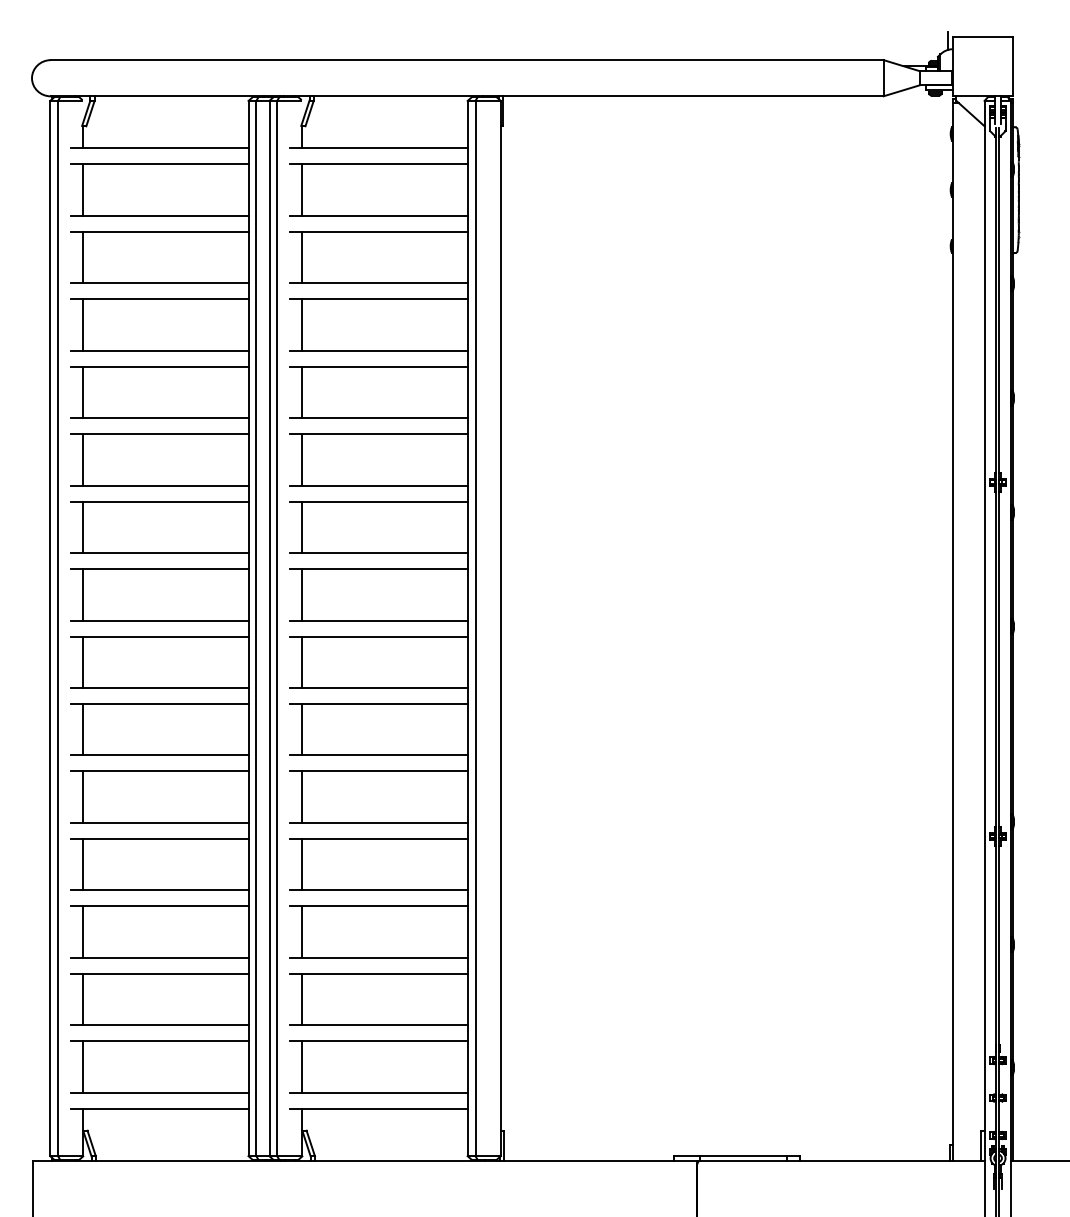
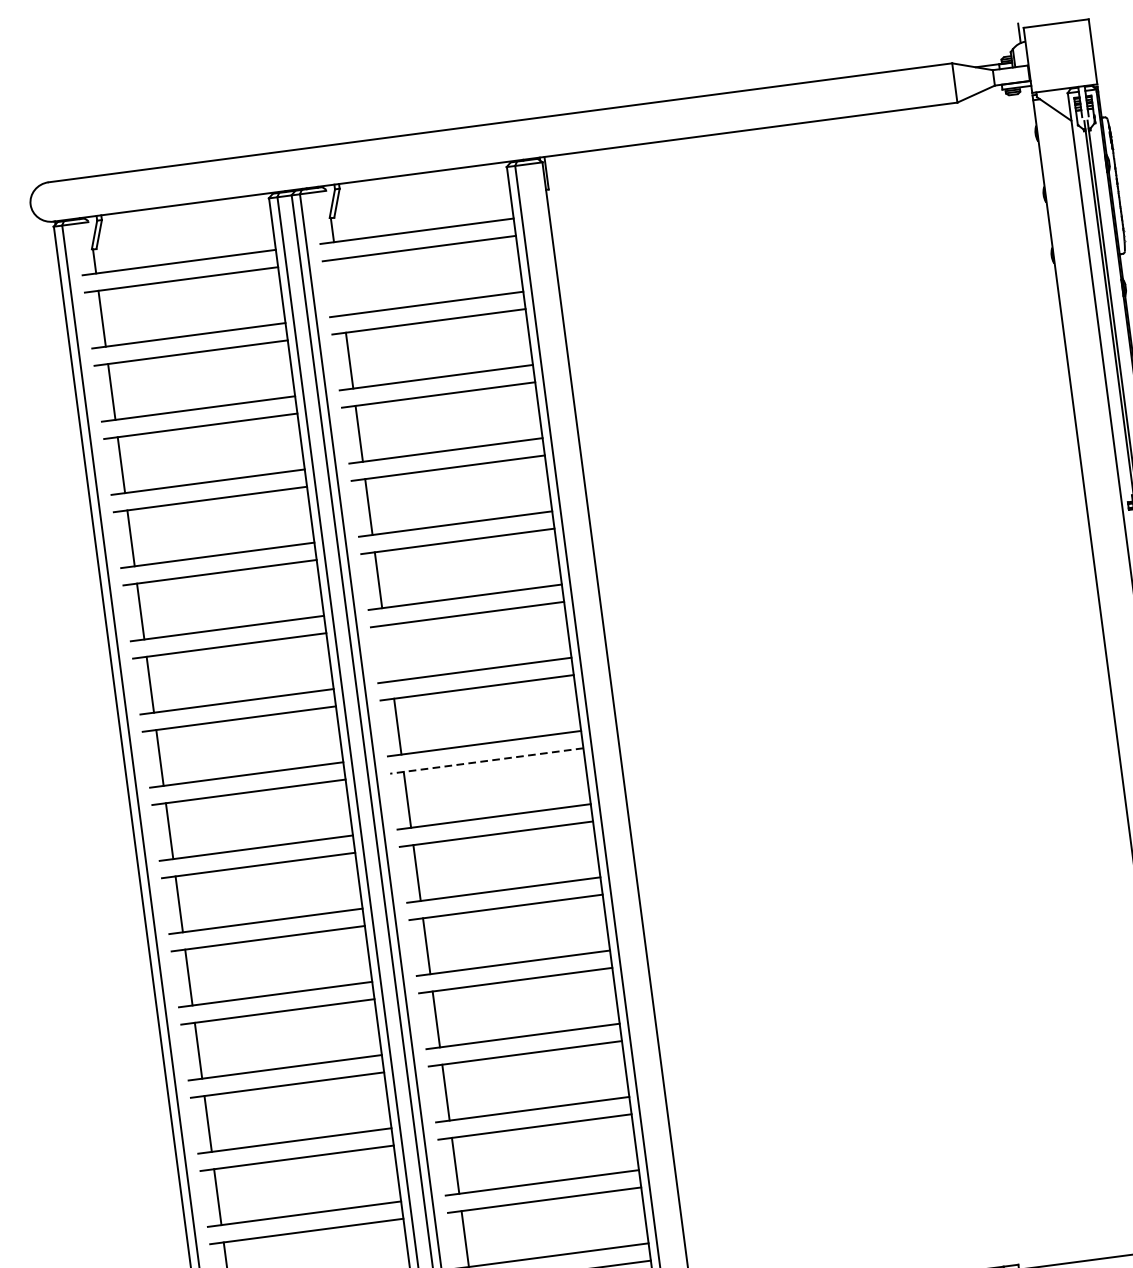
line: (302, 189) -> (340, 286), removed
line: (302, 527) -> (388, 653), removed
line: (378, 636) -> (486, 761), solid -> dashed

